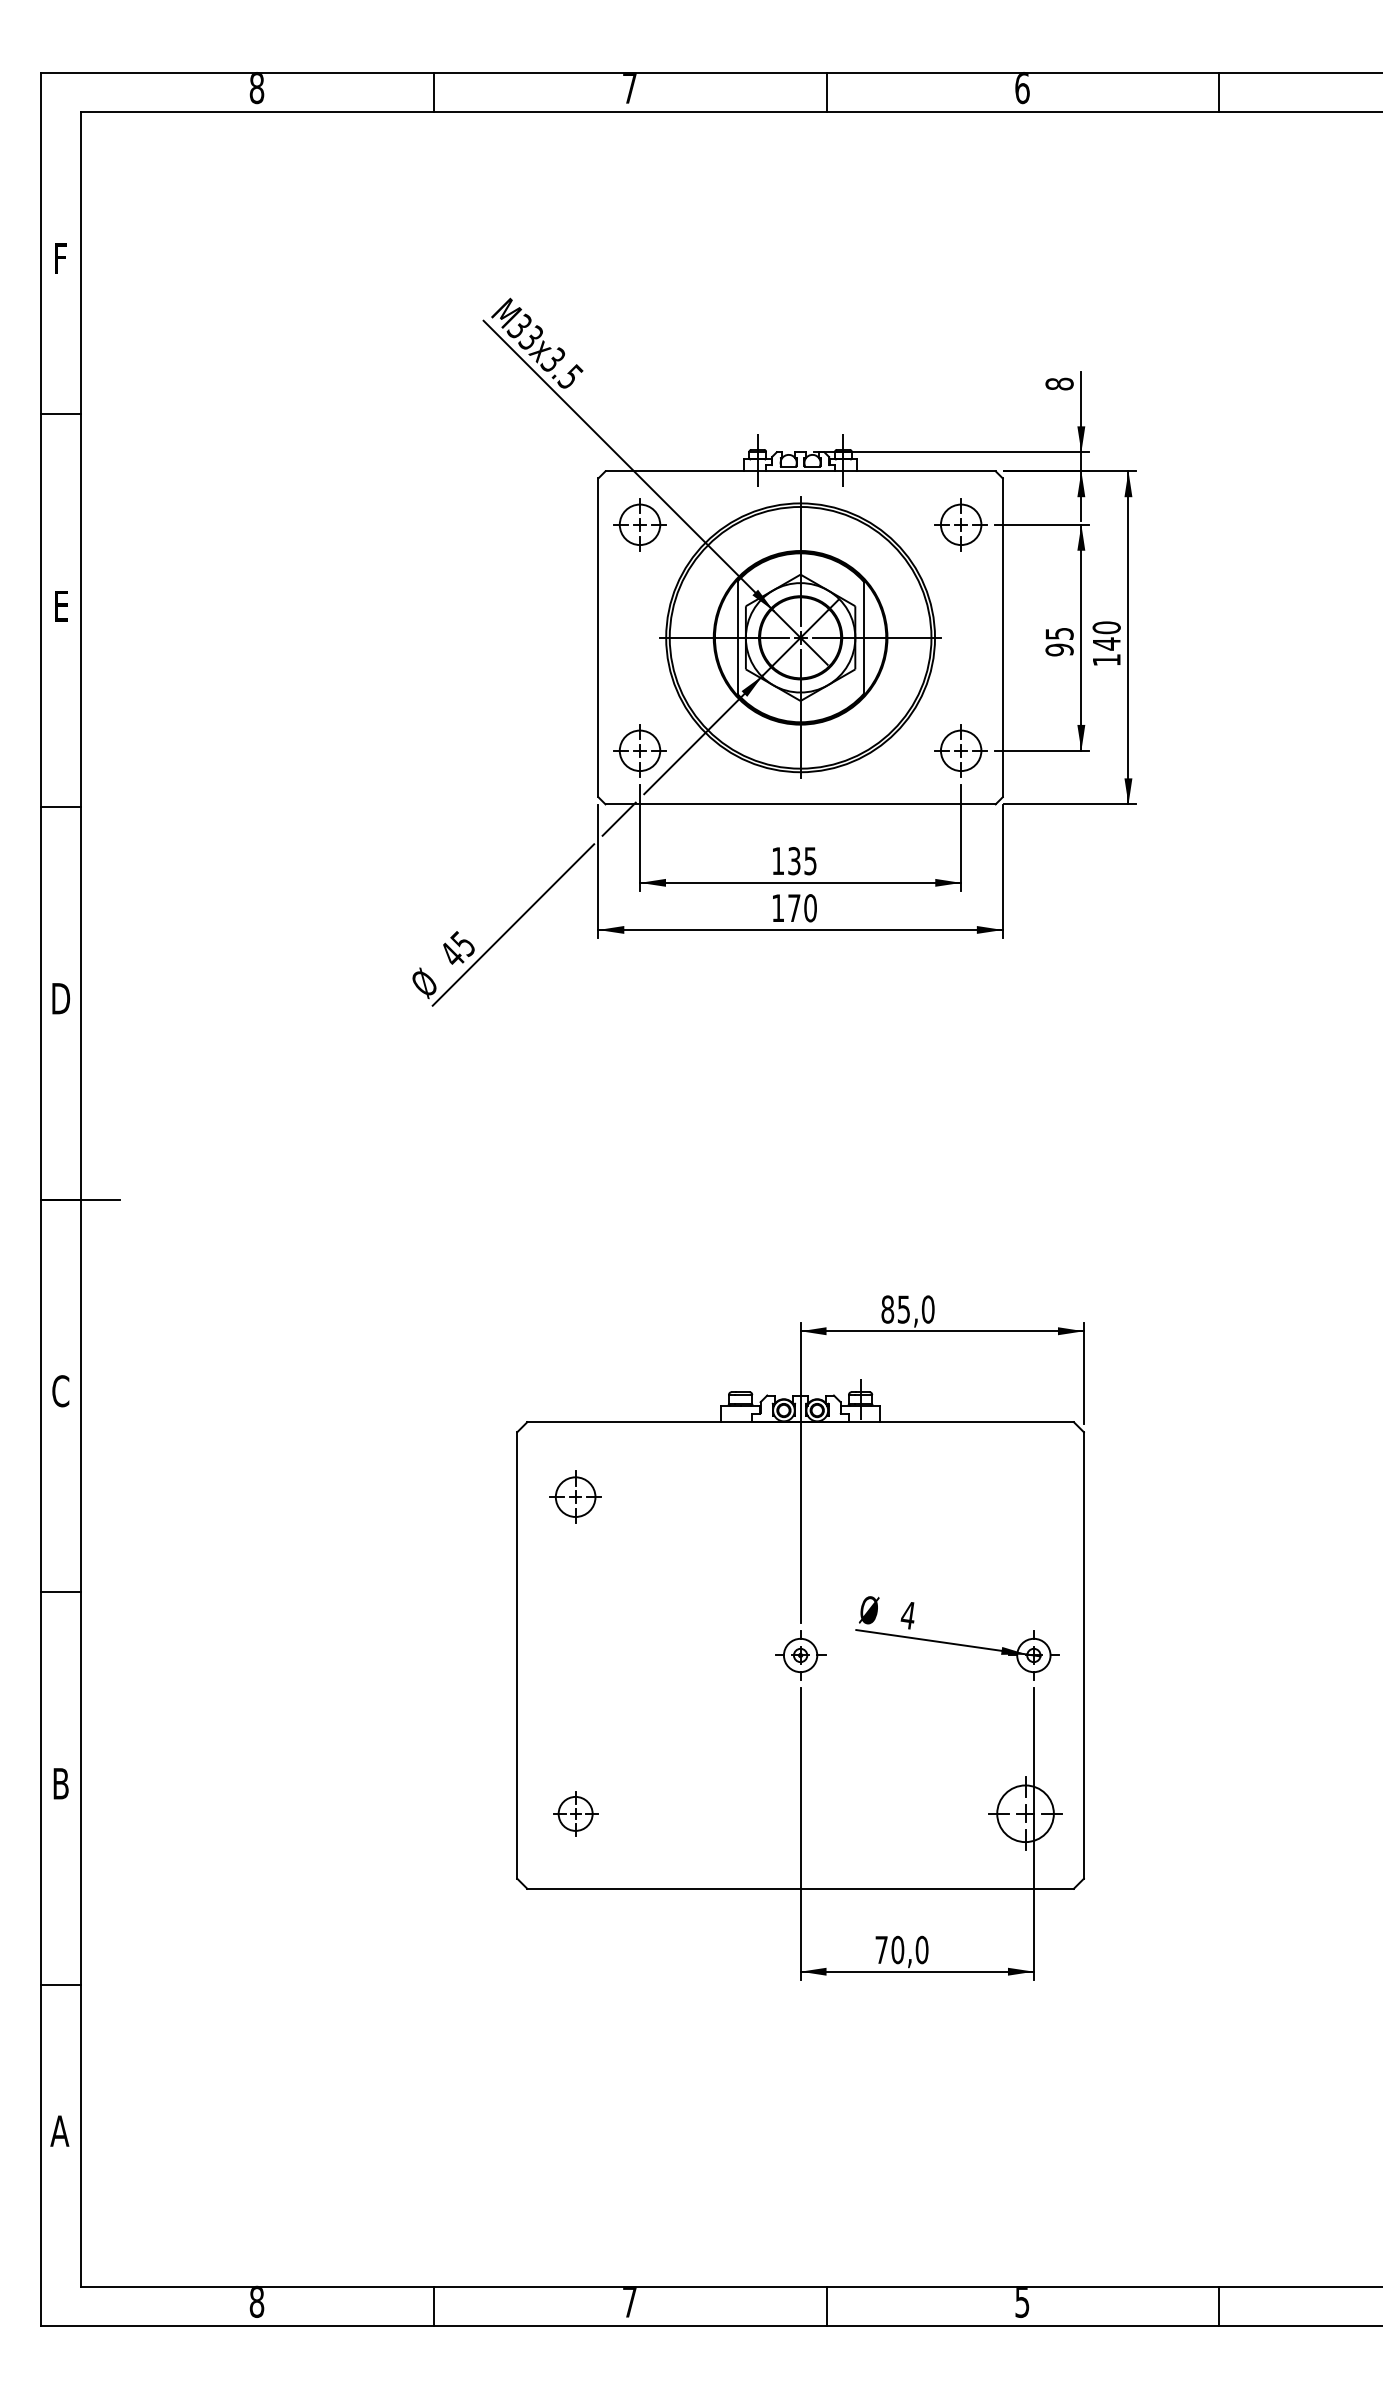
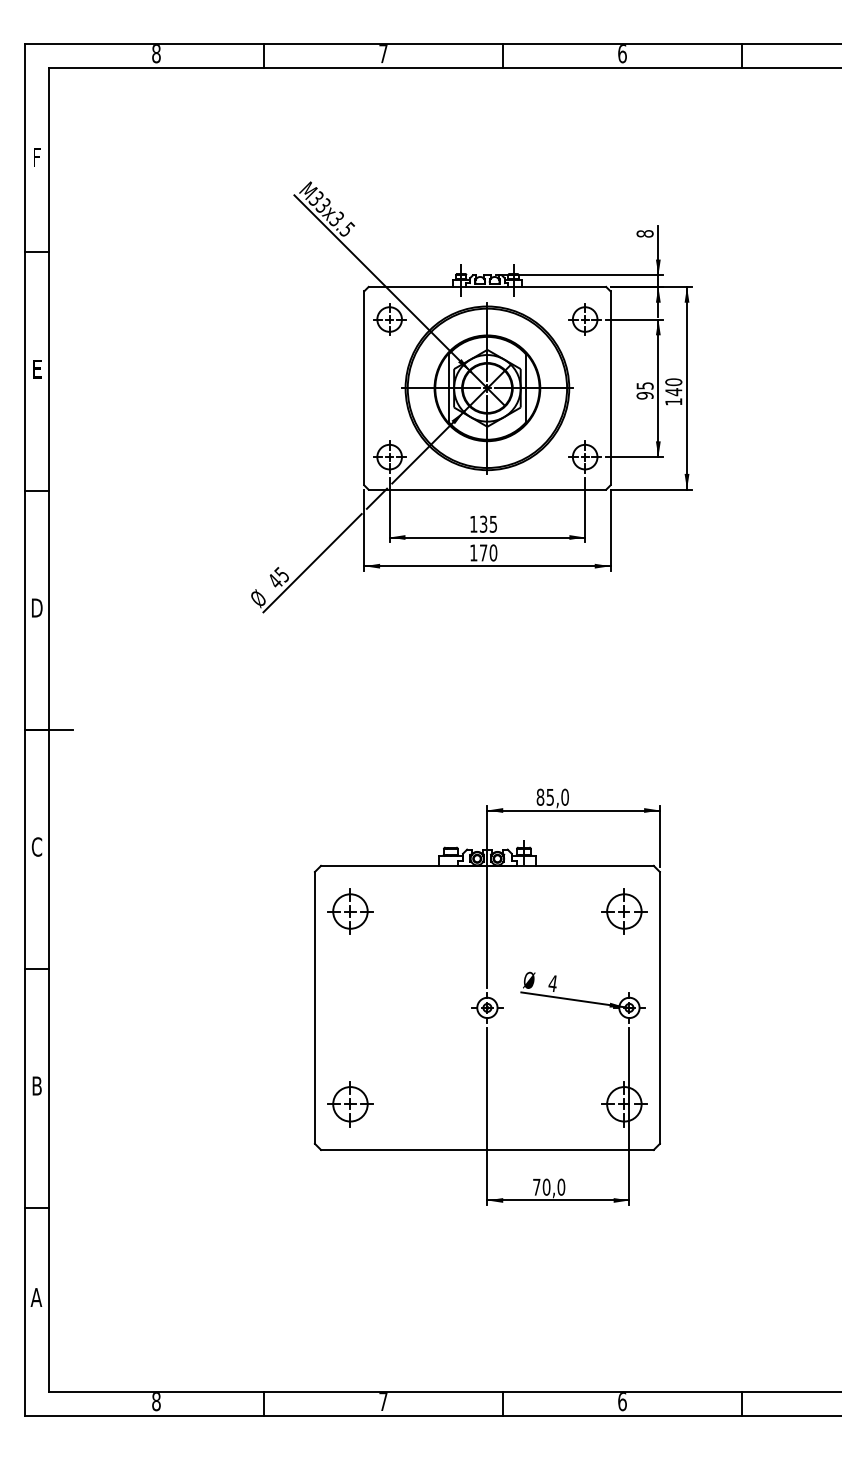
part: (575, 1497) -> (350, 911), size x1.43
part: (1025, 1497) -> (624, 911), added
part: (575, 1814) -> (350, 1104), size x1.67
text: (1022, 2303) -> (622, 1402), 5 -> 6

